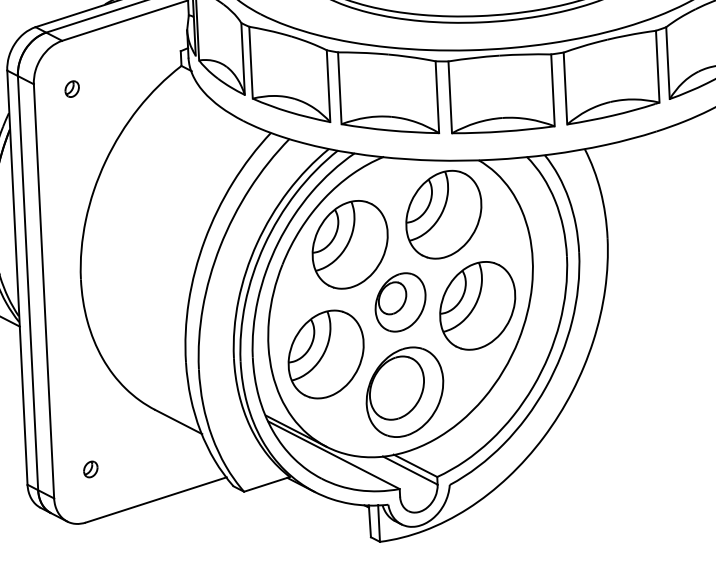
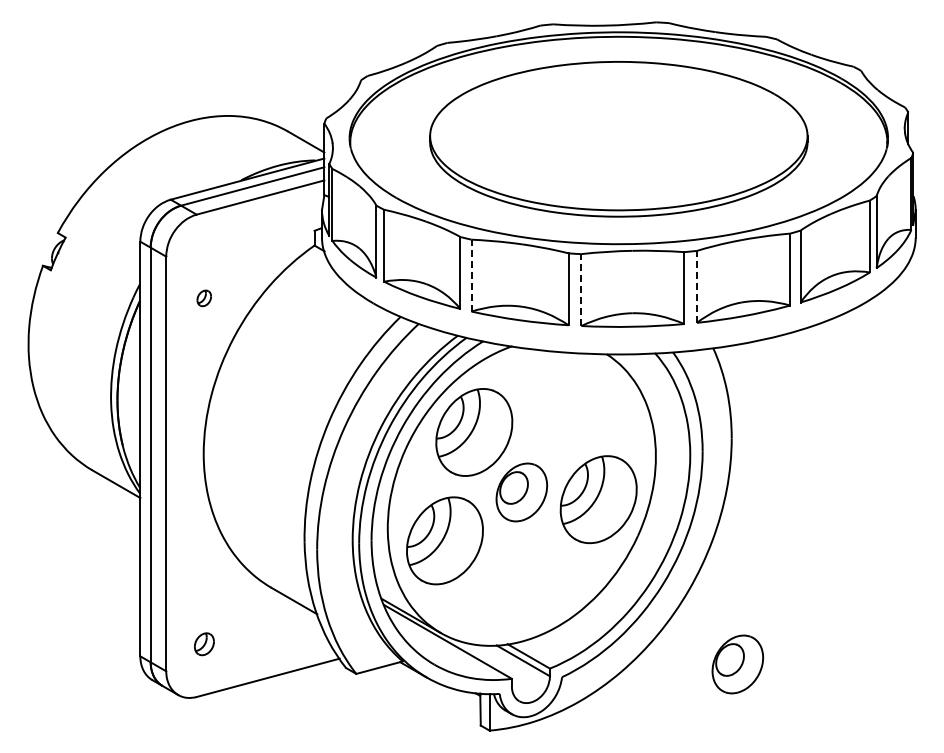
line: (339, 88) -> (471, 275), solid -> dashed
line: (564, 88) -> (696, 286), solid -> dashed
part: (71, 89) -> (203, 298), moved
line: (450, 97) -> (581, 290), solid -> dashed
part: (443, 214) -> (569, 406), removed
part: (404, 392) -> (521, 582), removed
part: (624, 463) -> (737, 664), added
part: (89, 468) -> (203, 643), size x1.4

